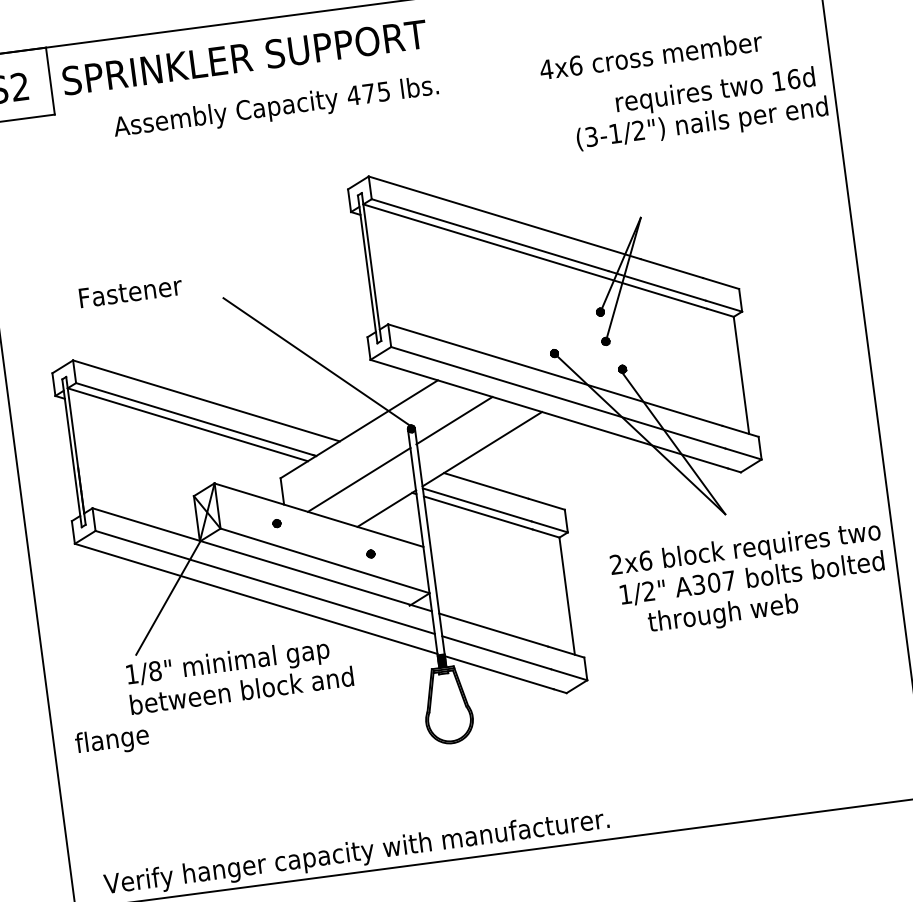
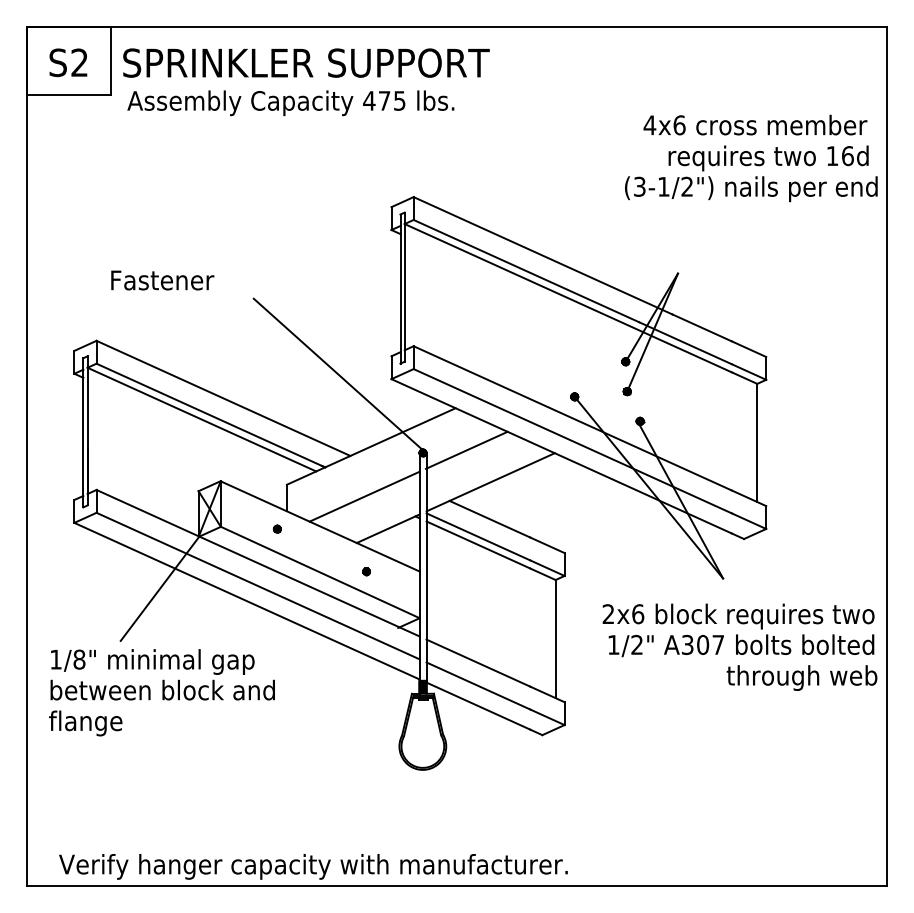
text: (651, 55) -> (755, 124), moved
text: (275, 108) -> (290, 103), moved
text: (722, 614) -> (801, 677), moved
text: (239, 675) -> (162, 674), moved

